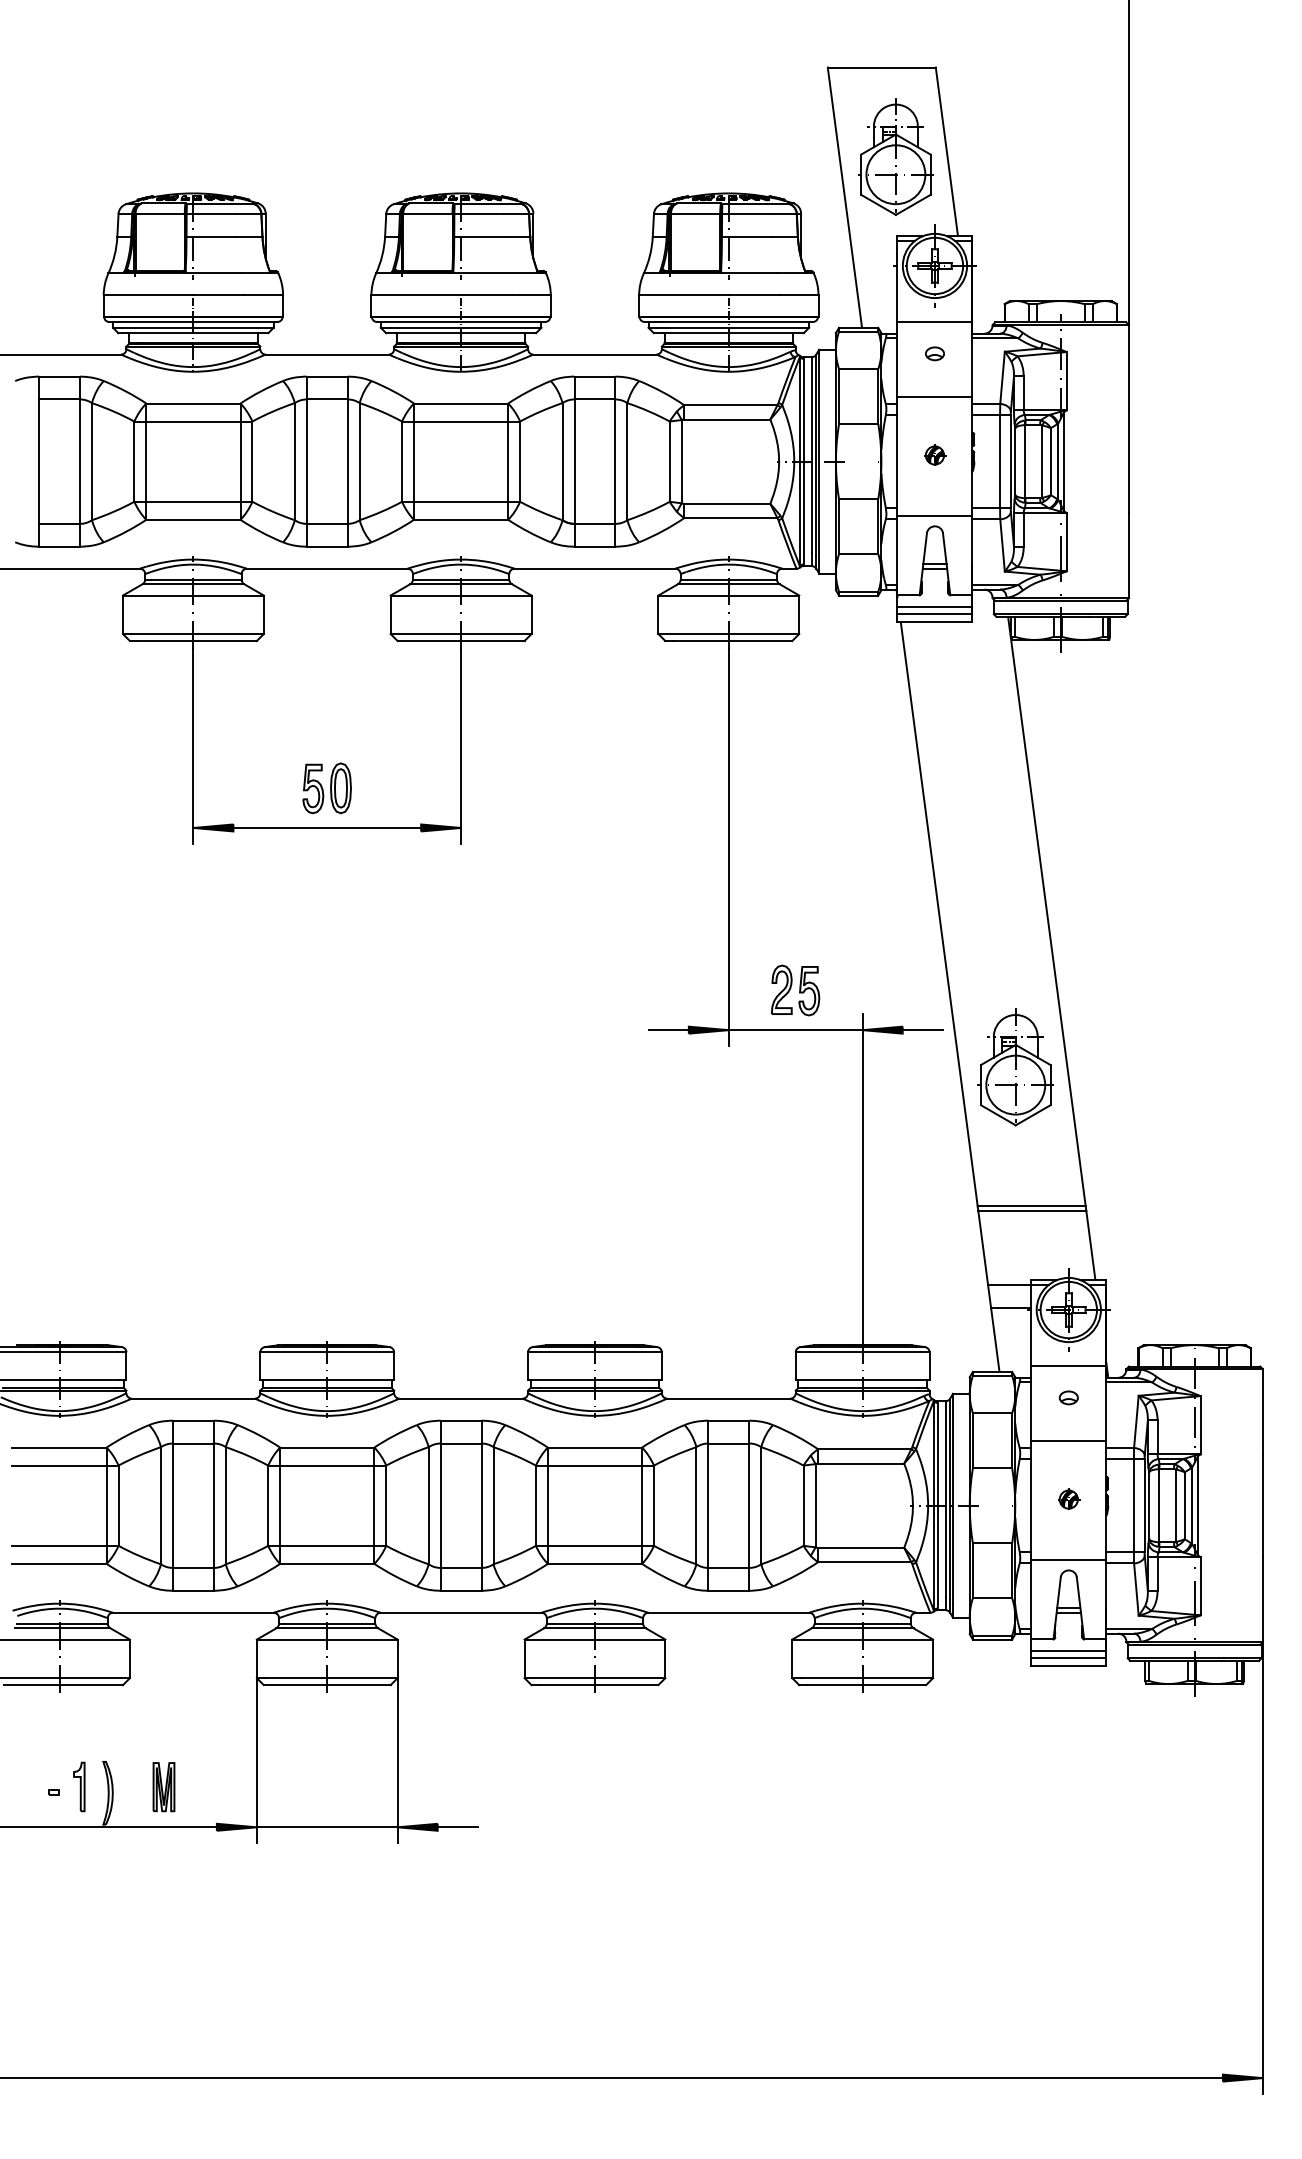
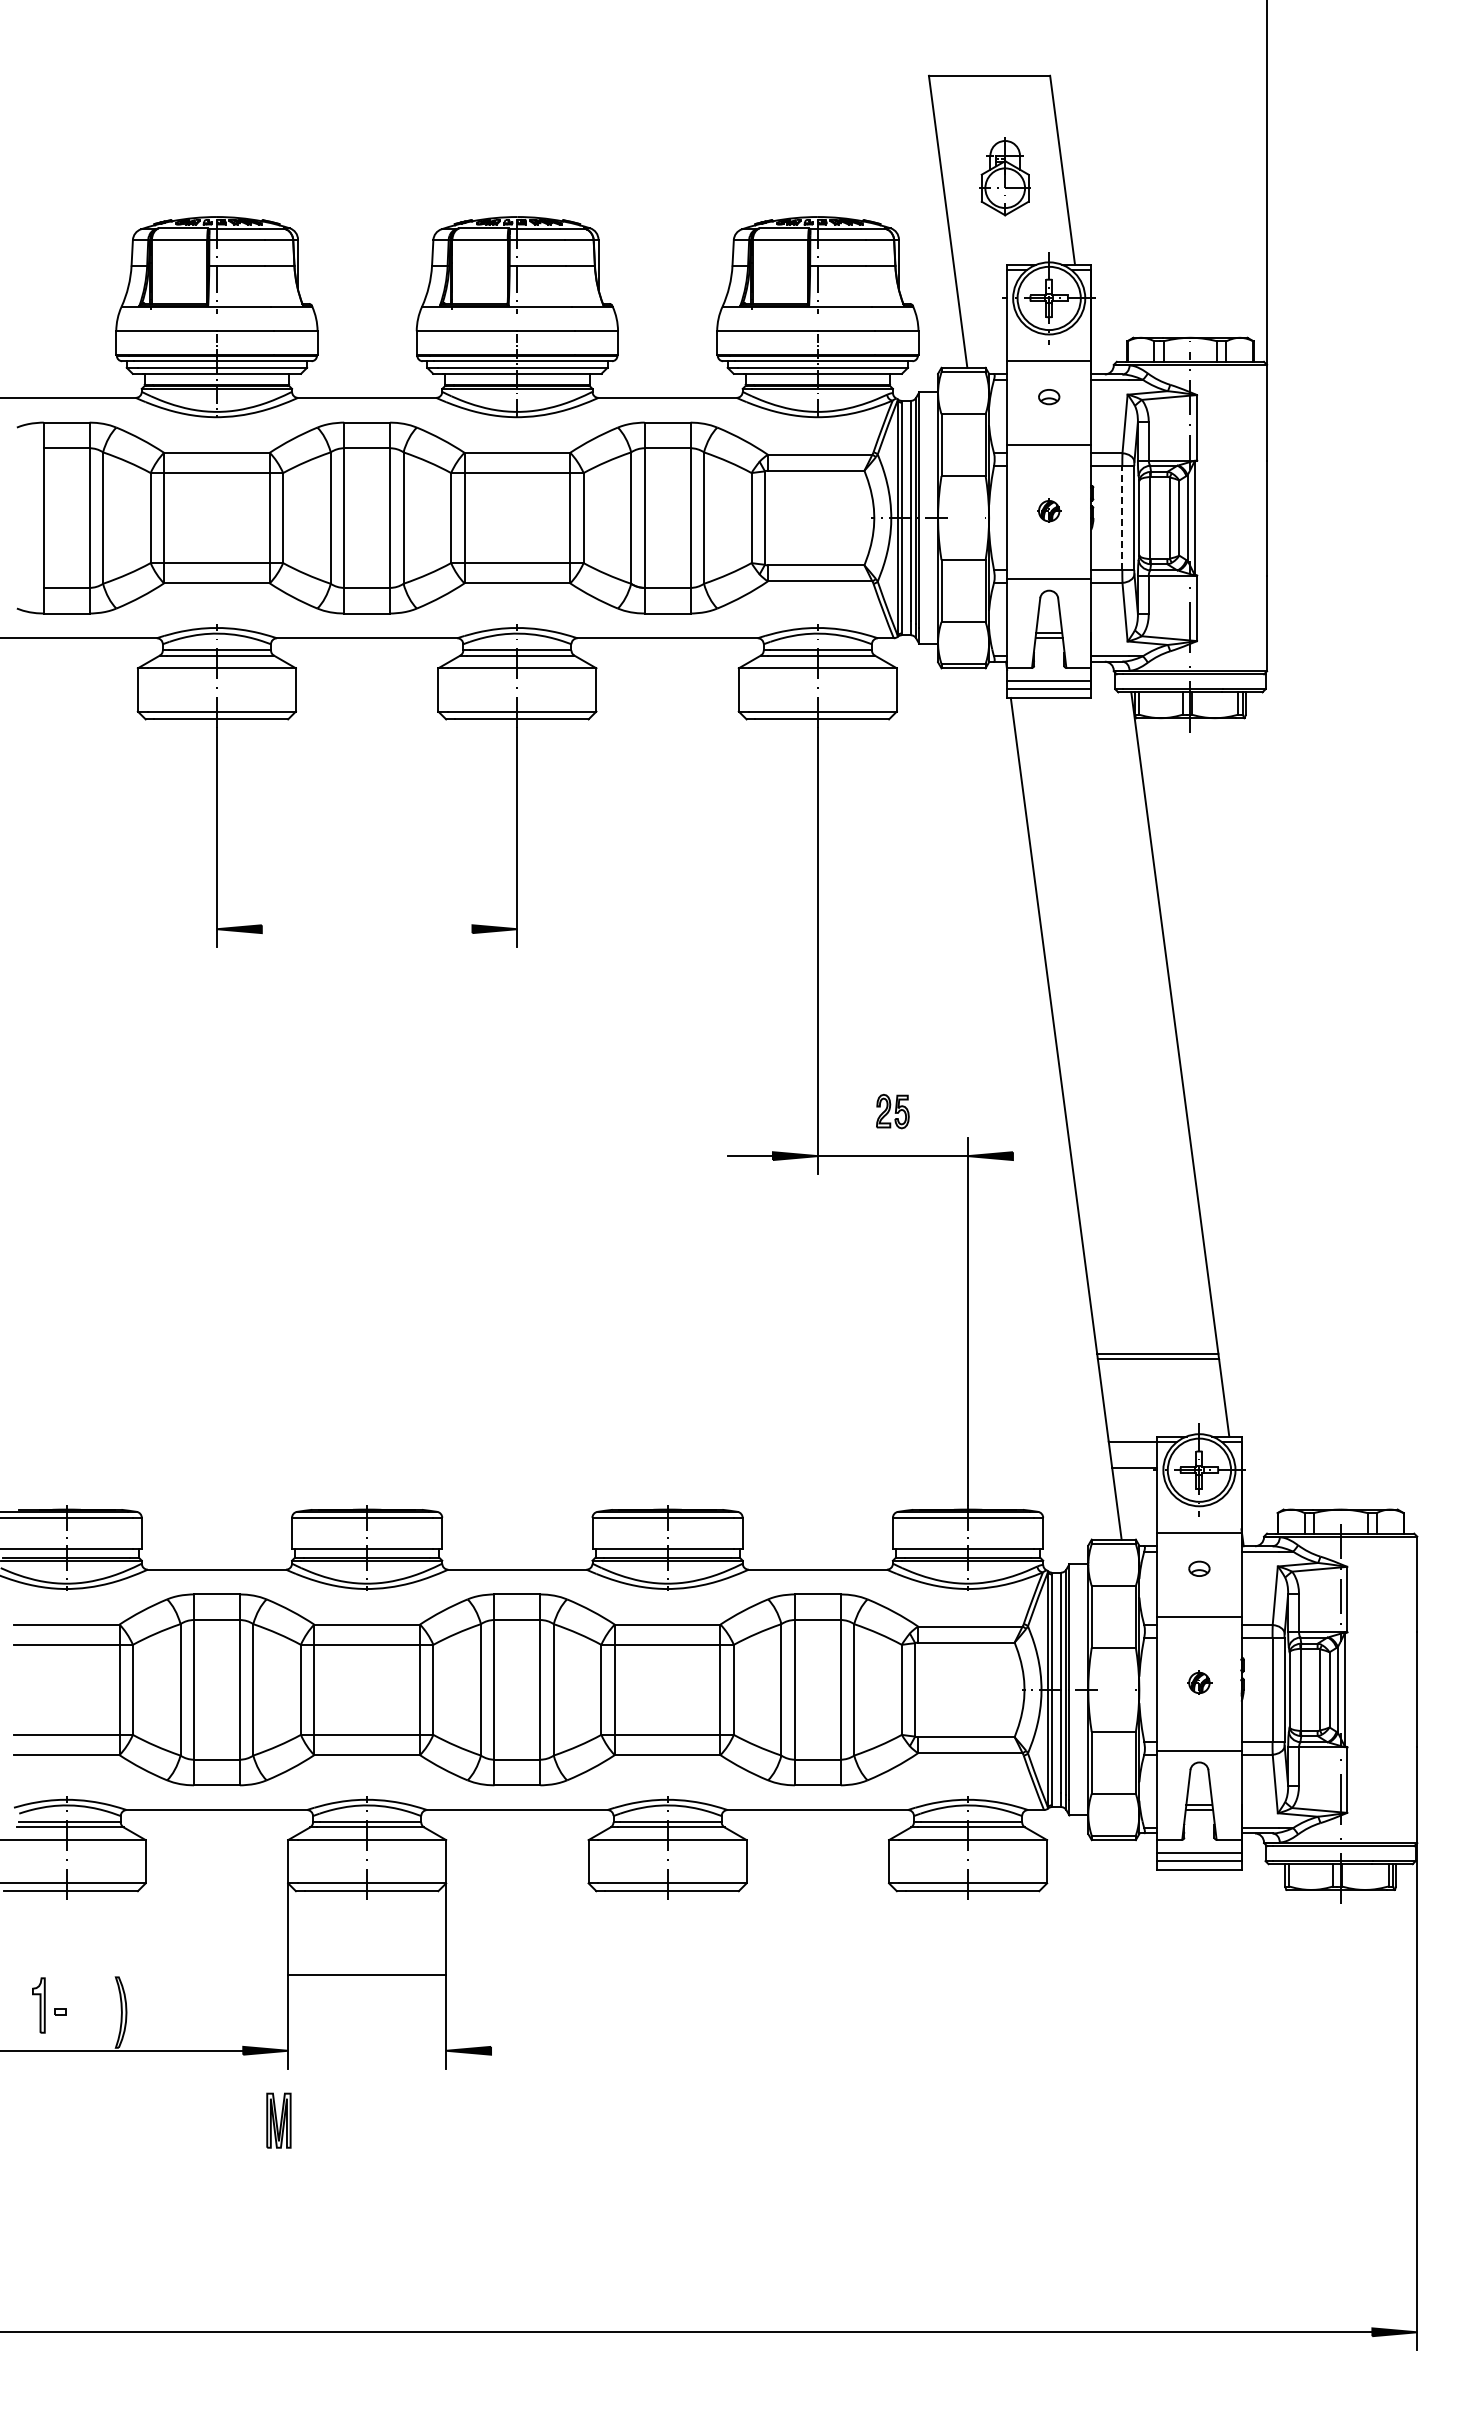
part: (895, 157) -> (1004, 176), size x0.6
line: (1000, 461) -> (1122, 517), solid -> dashed
part: (326, 788) -> (366, 884), removed
line: (326, 828) -> (366, 929), removed
part: (795, 990) -> (892, 1111), size x0.6
line: (922, 1030) -> (1035, 1156), removed
part: (1015, 1067) -> (1139, 1197), removed
part: (78, 1786) -> (38, 2005), moved
part: (163, 1786) -> (278, 2120), moved
line: (327, 1827) -> (367, 1974), moved
line: (457, 1827) -> (513, 2050), removed

